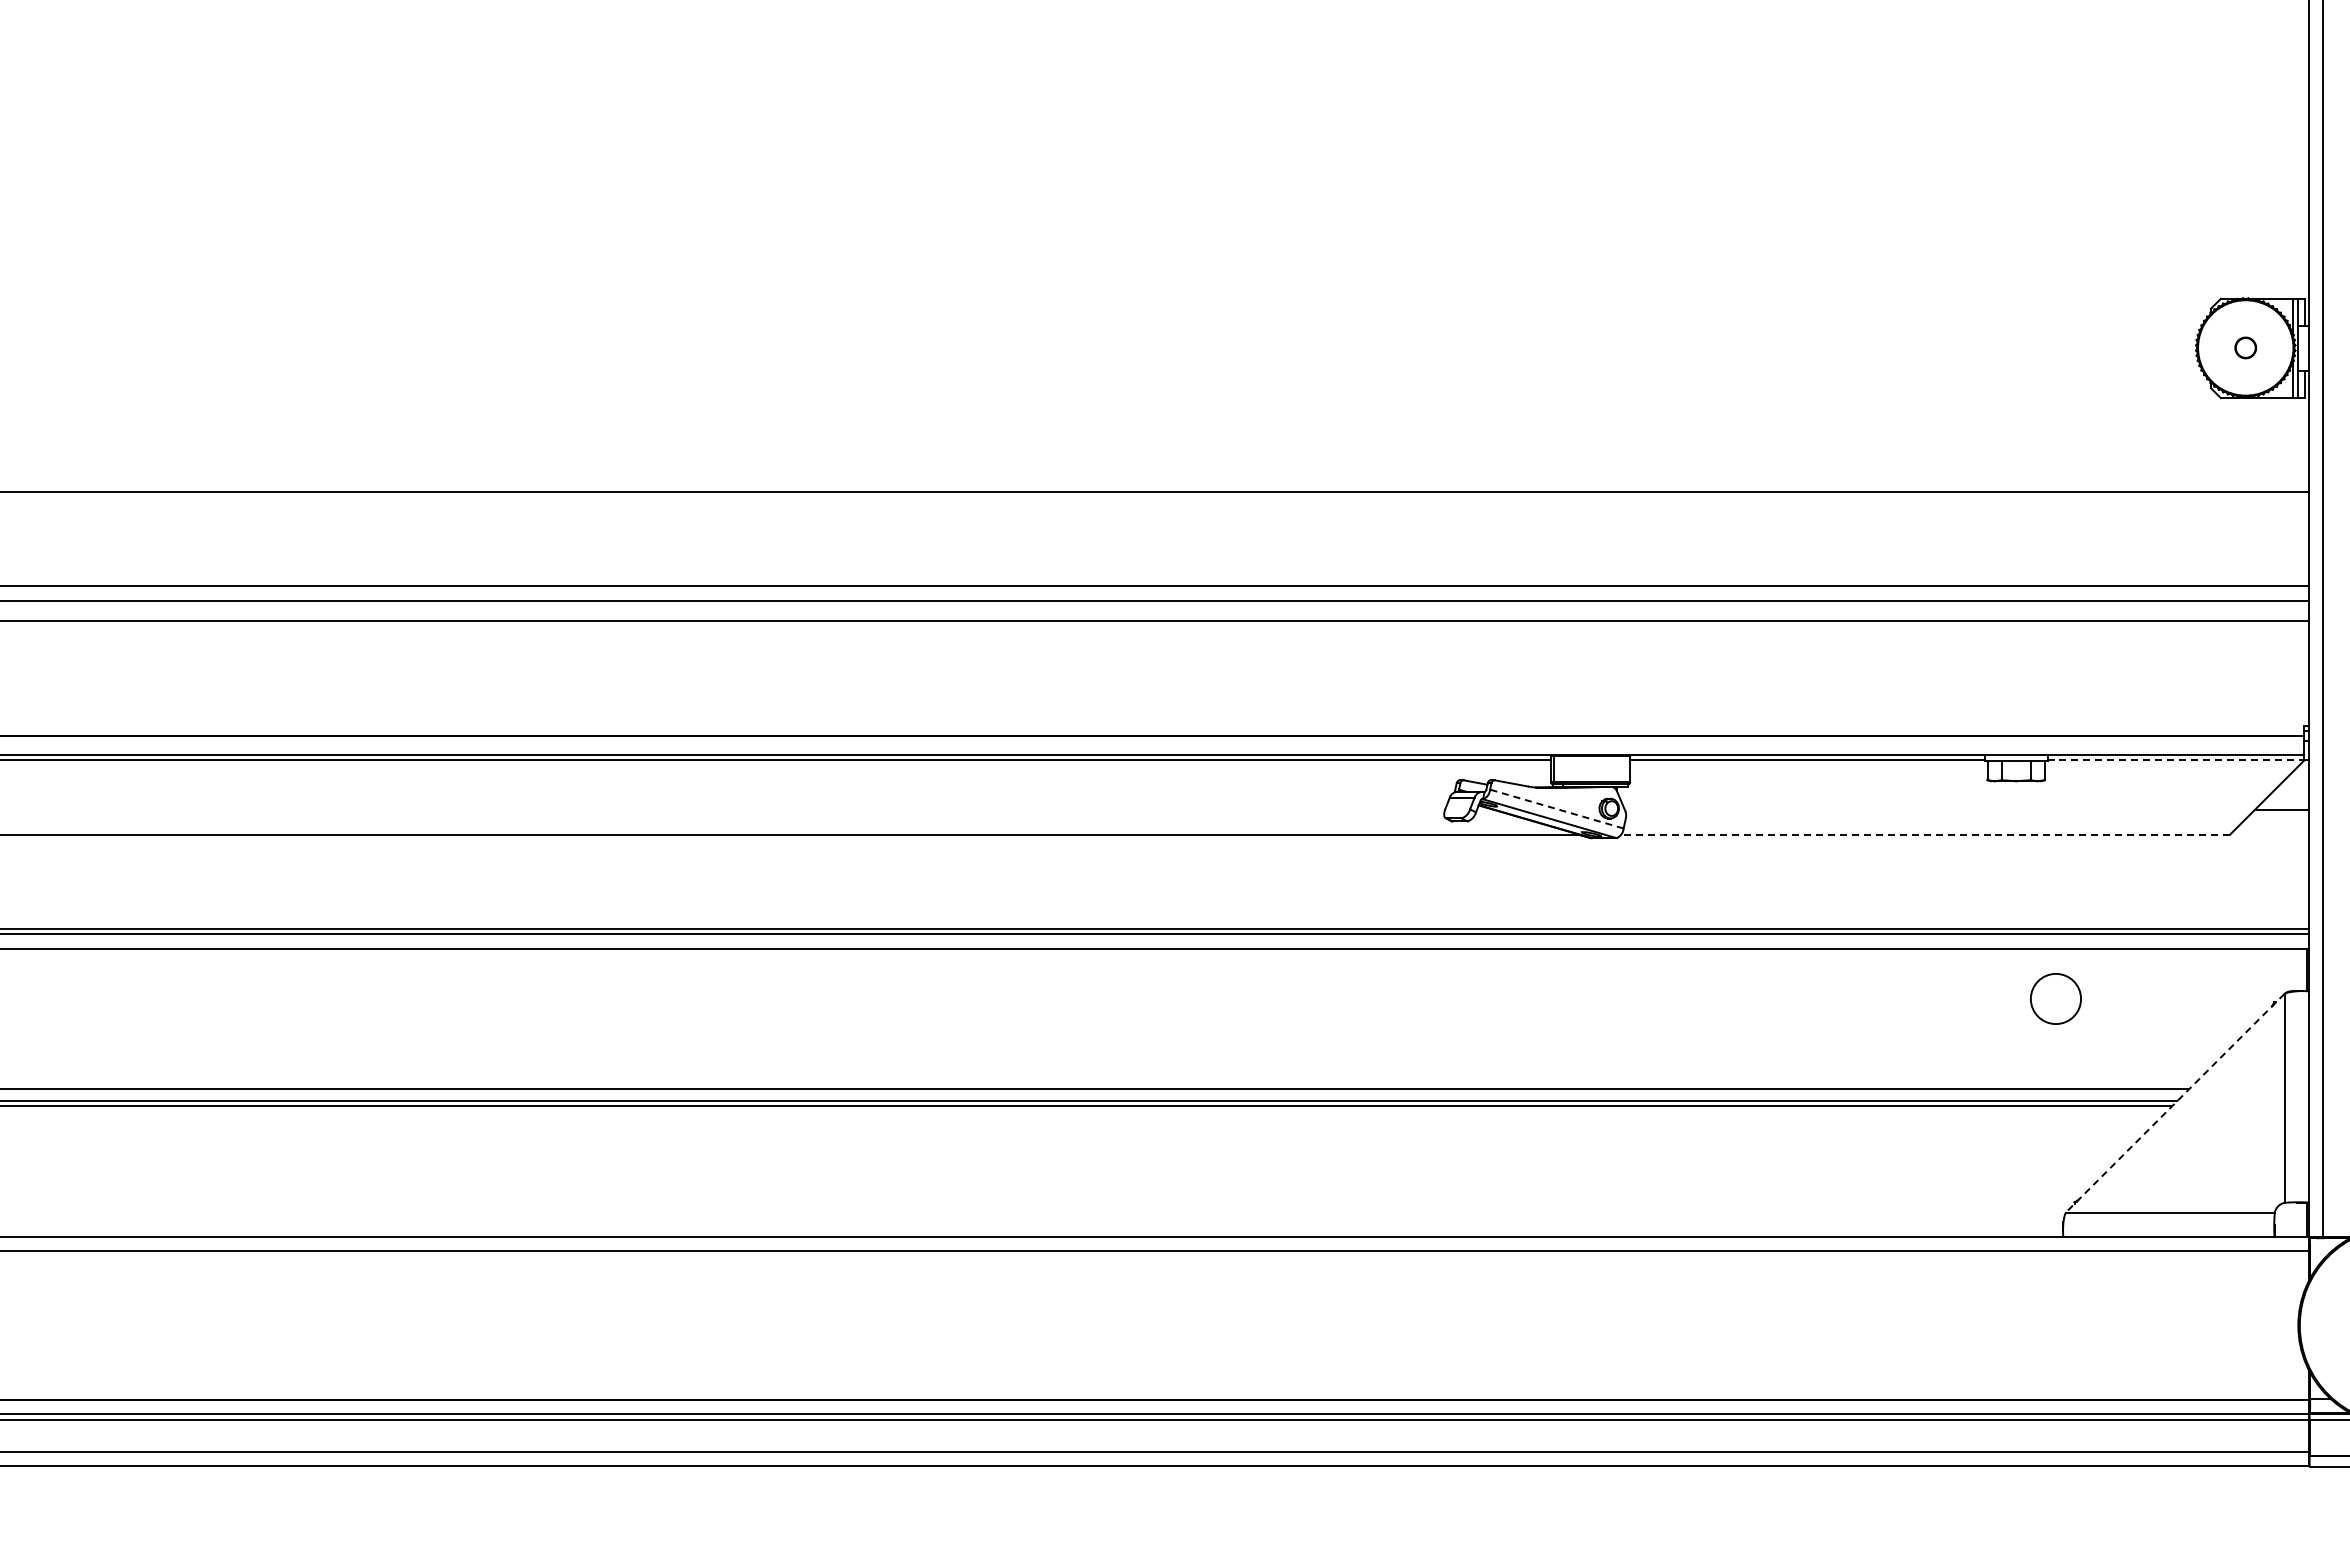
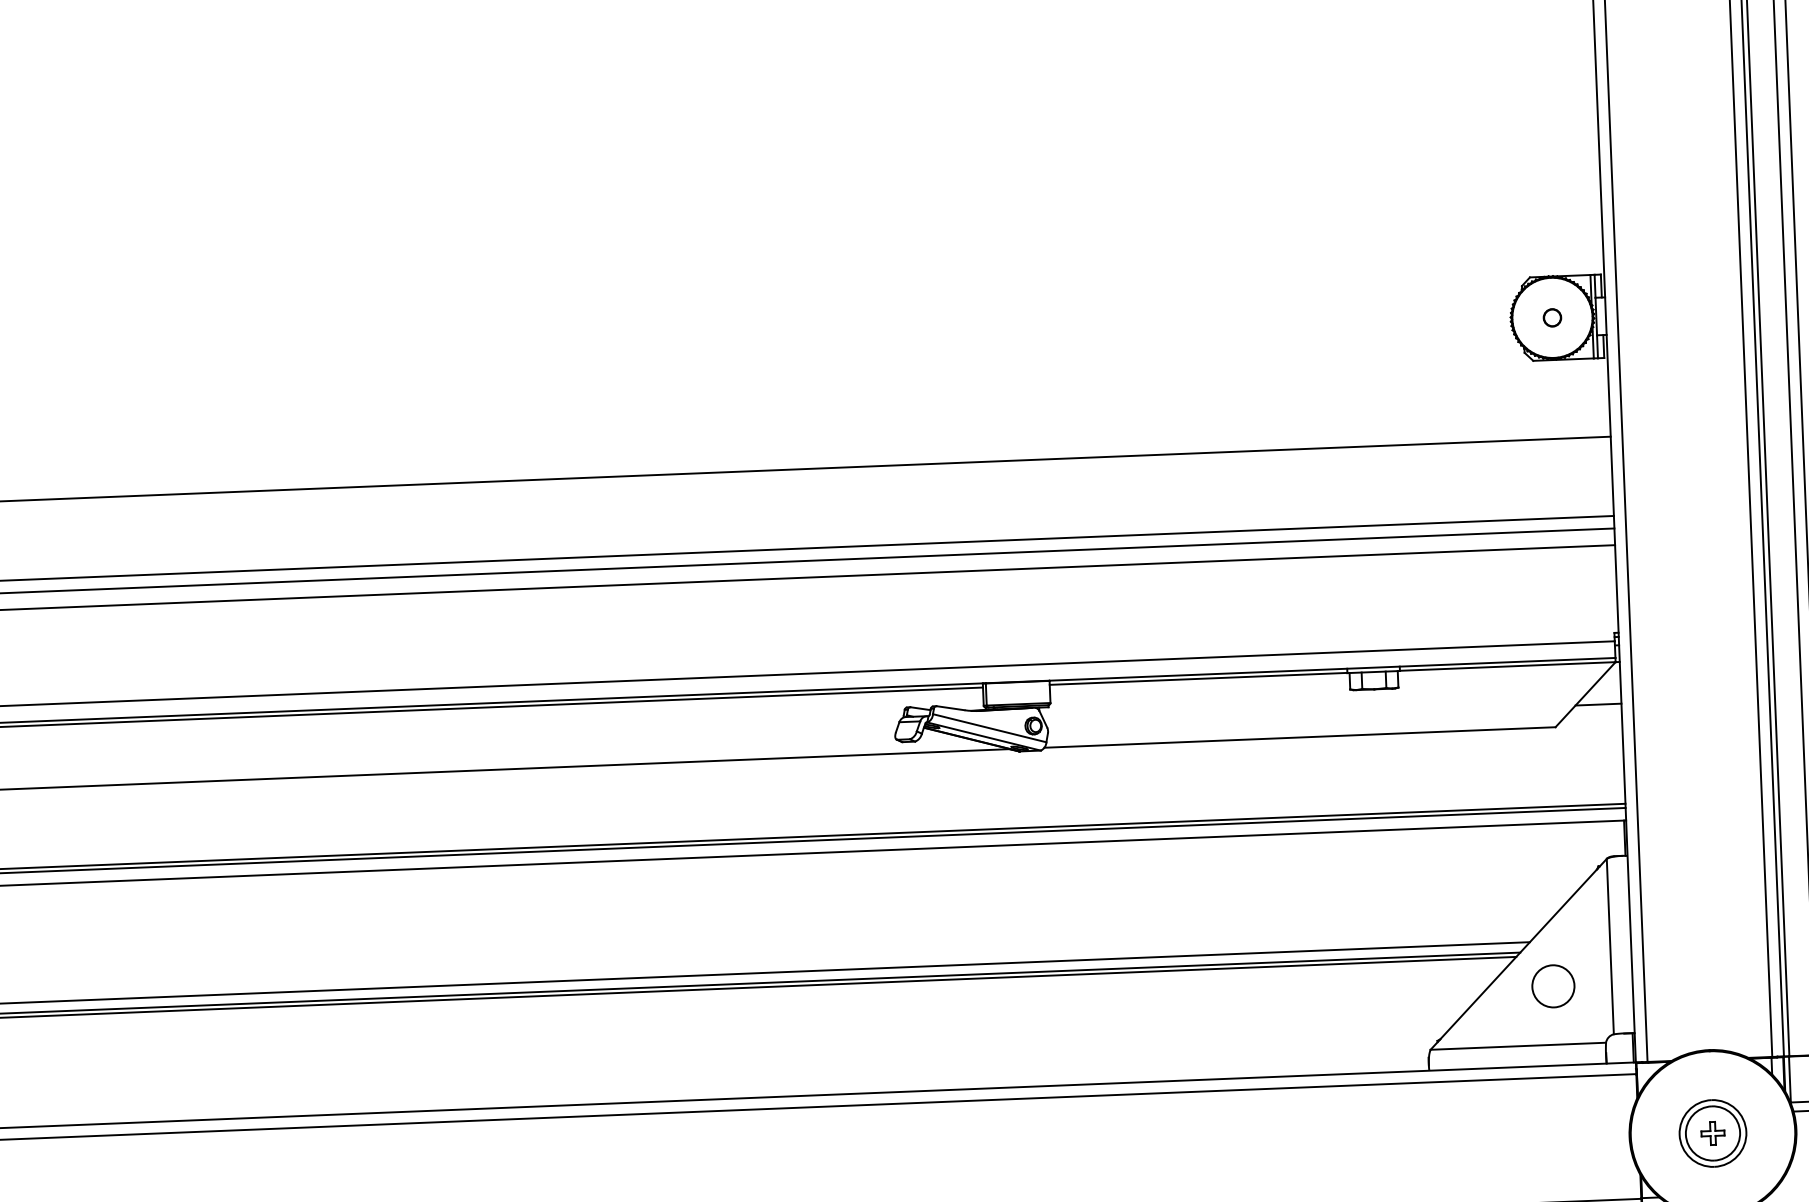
line: (2176, 760) -> (1508, 666), dashed -> solid
line: (1556, 809) -> (989, 728), dashed -> solid
line: (1924, 834) -> (1299, 737), dashed -> solid
circle: (2055, 998) -> (1553, 985), moved
line: (2175, 1103) -> (1518, 954), dashed -> solid

